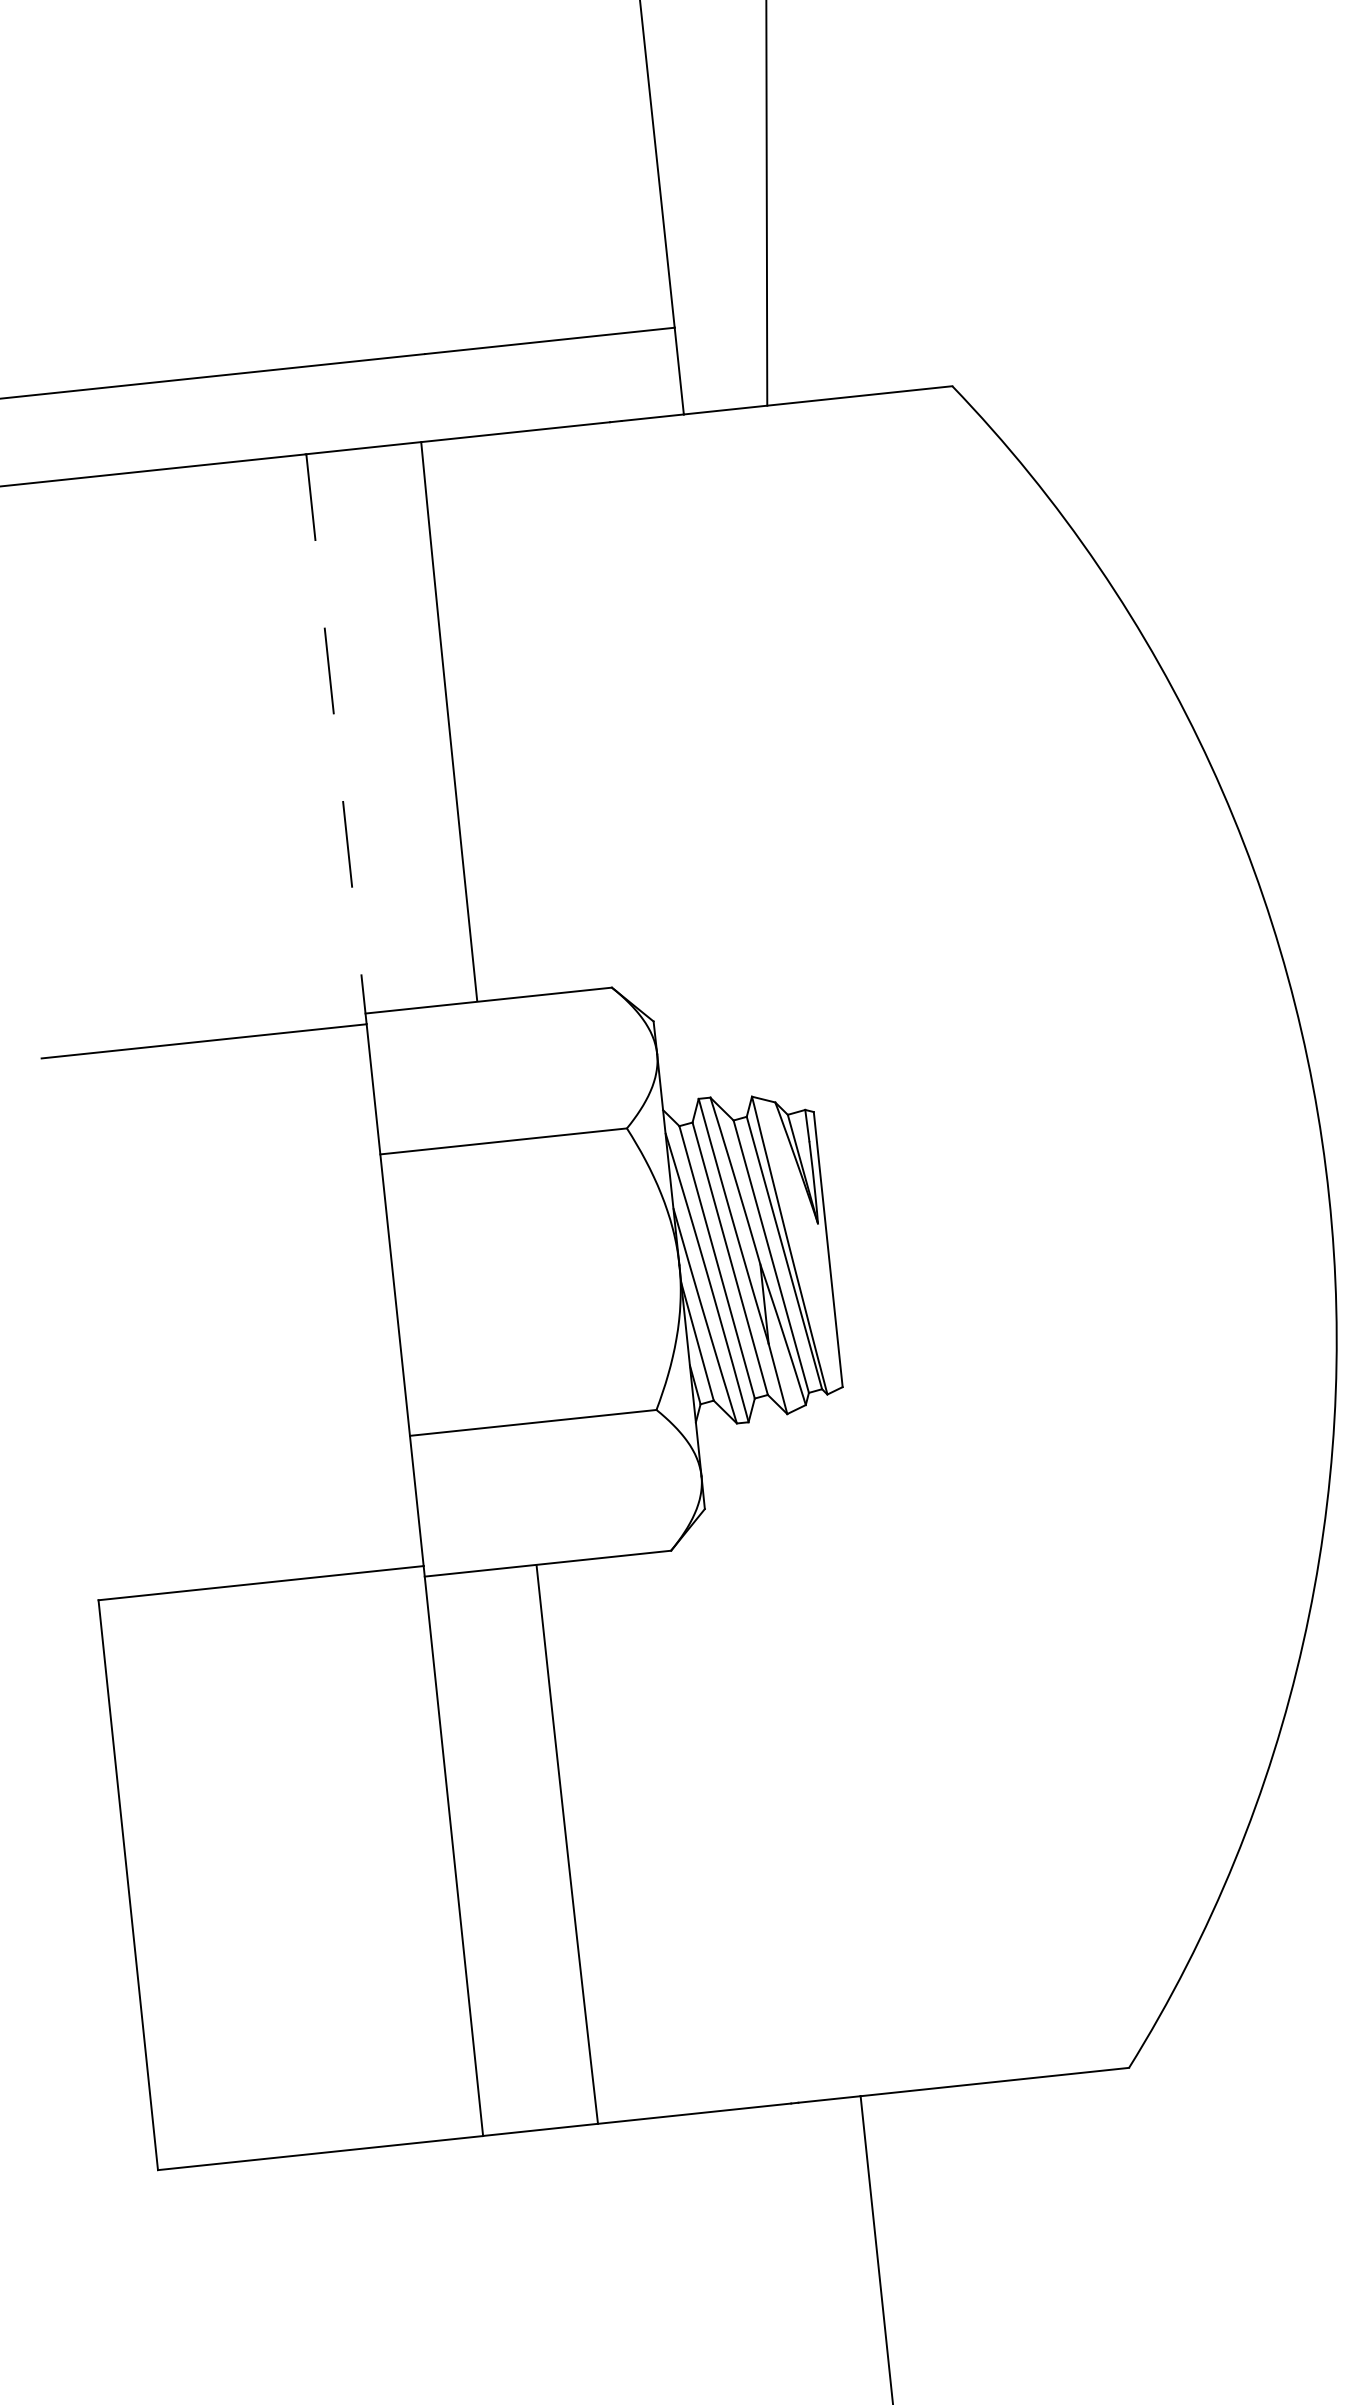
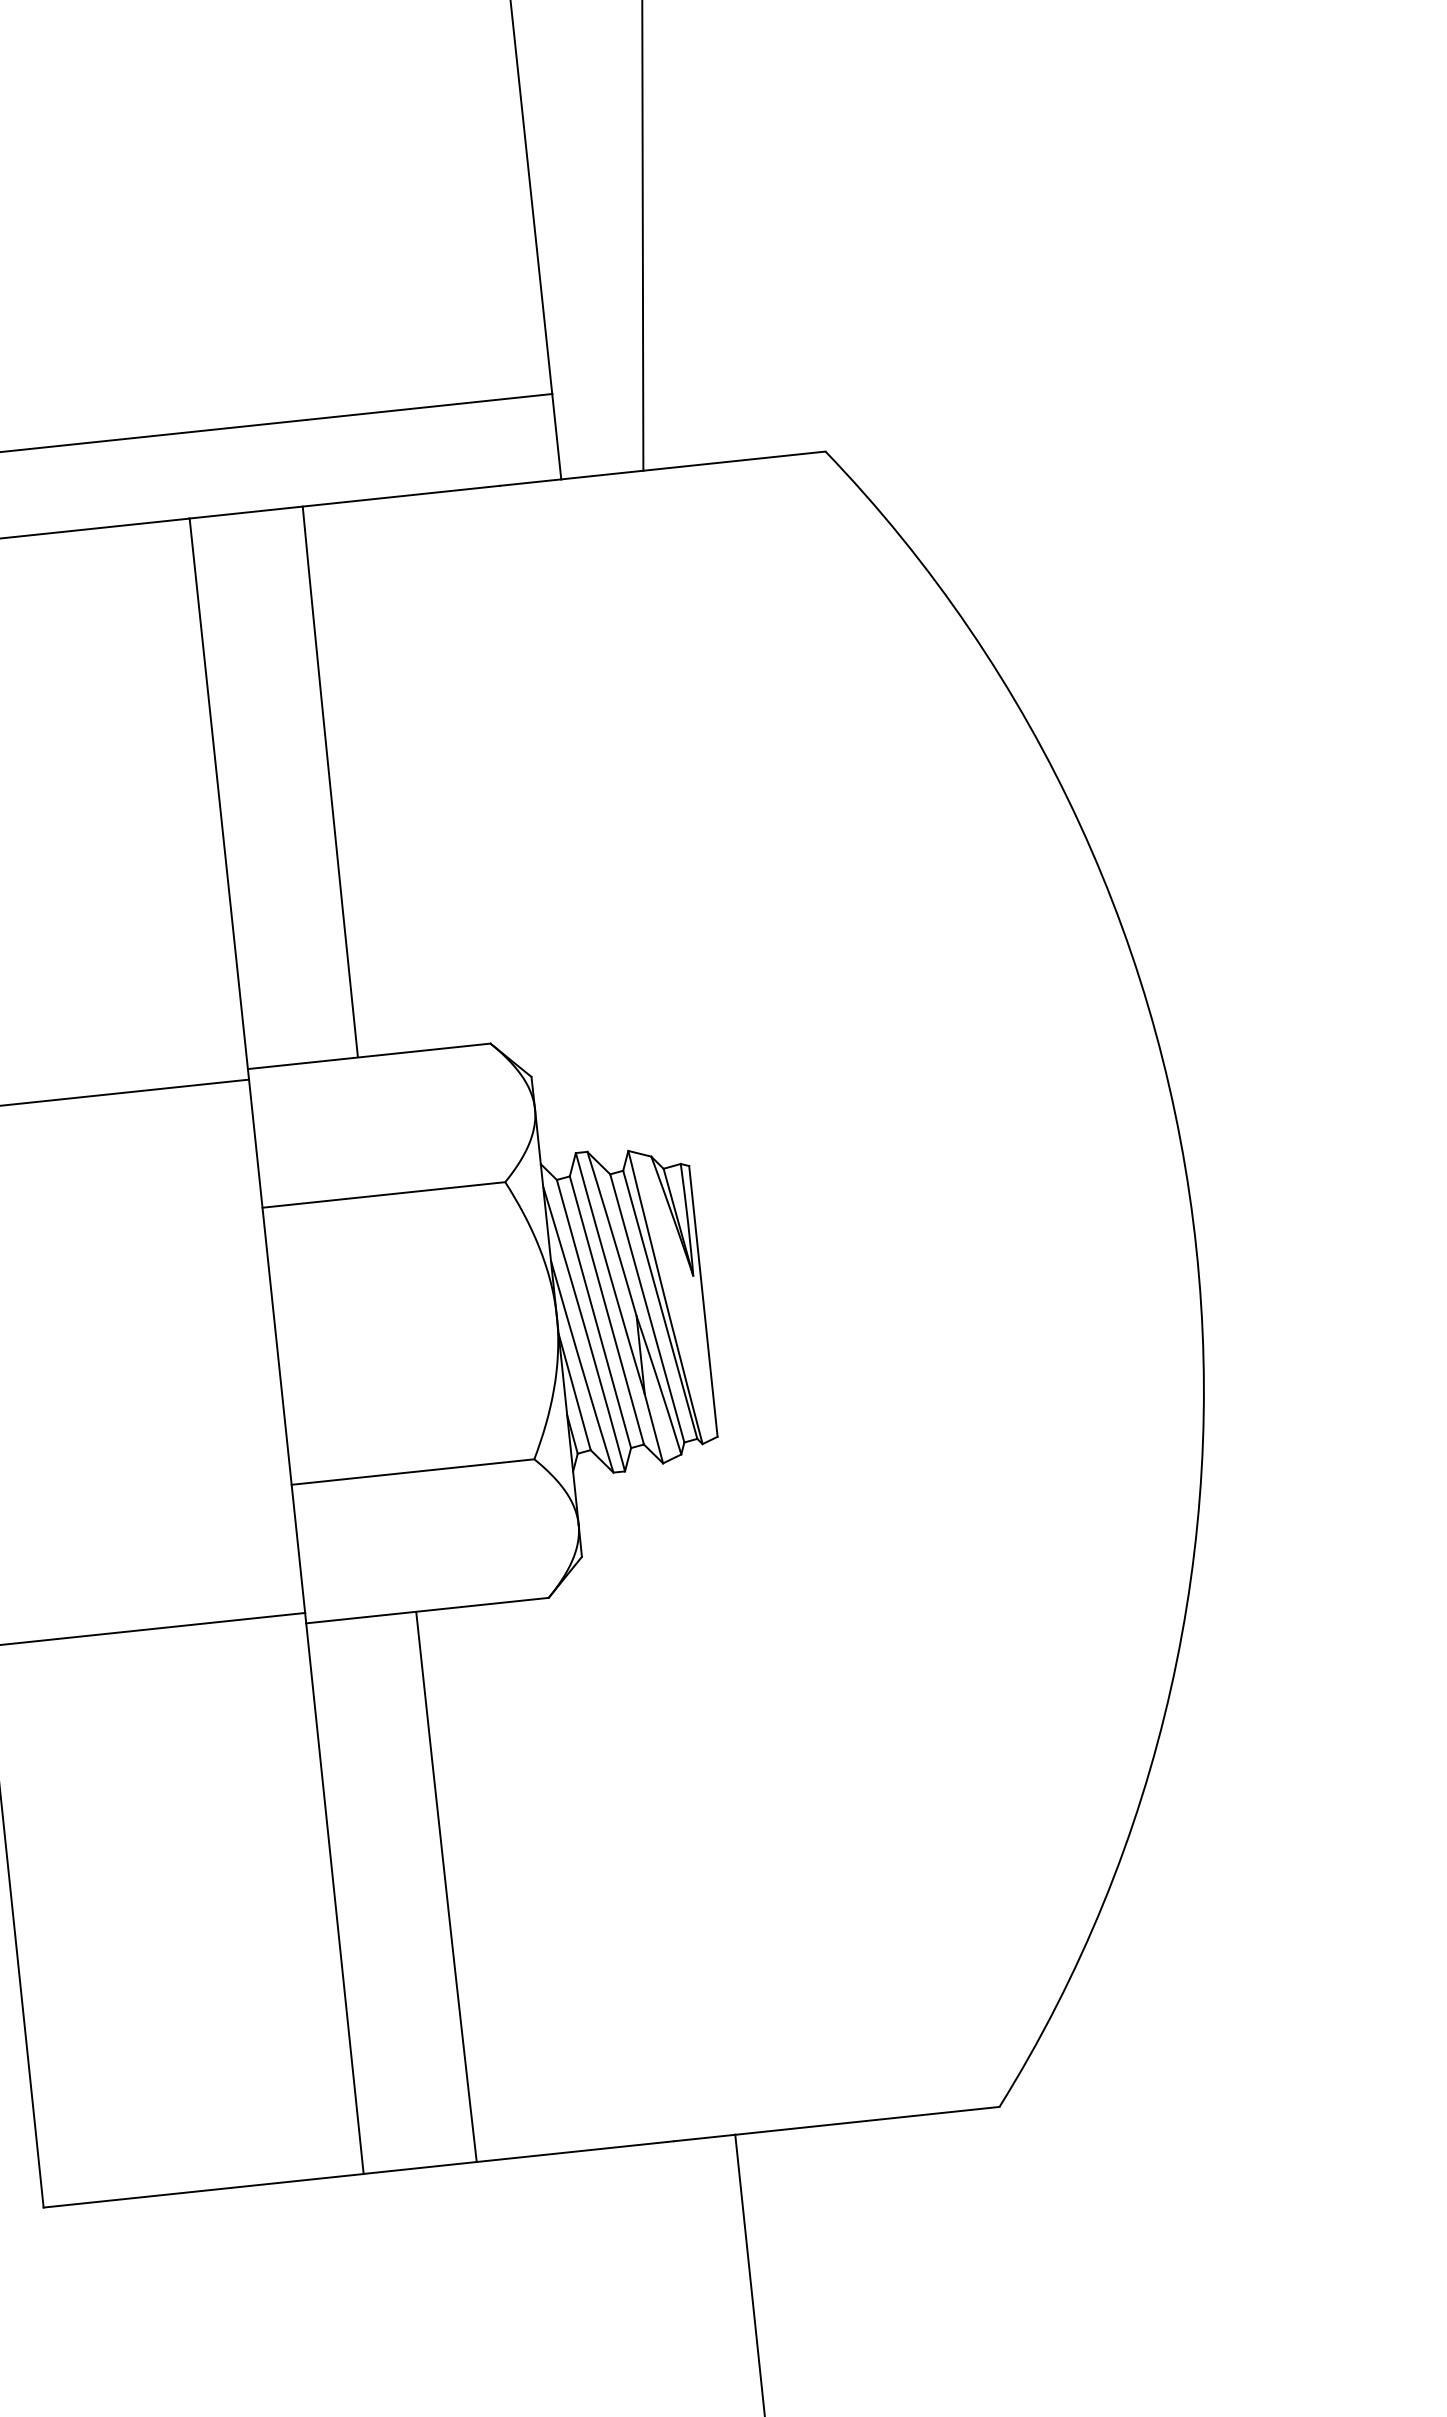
line: (336, 739) -> (219, 799), dashed -> solid

